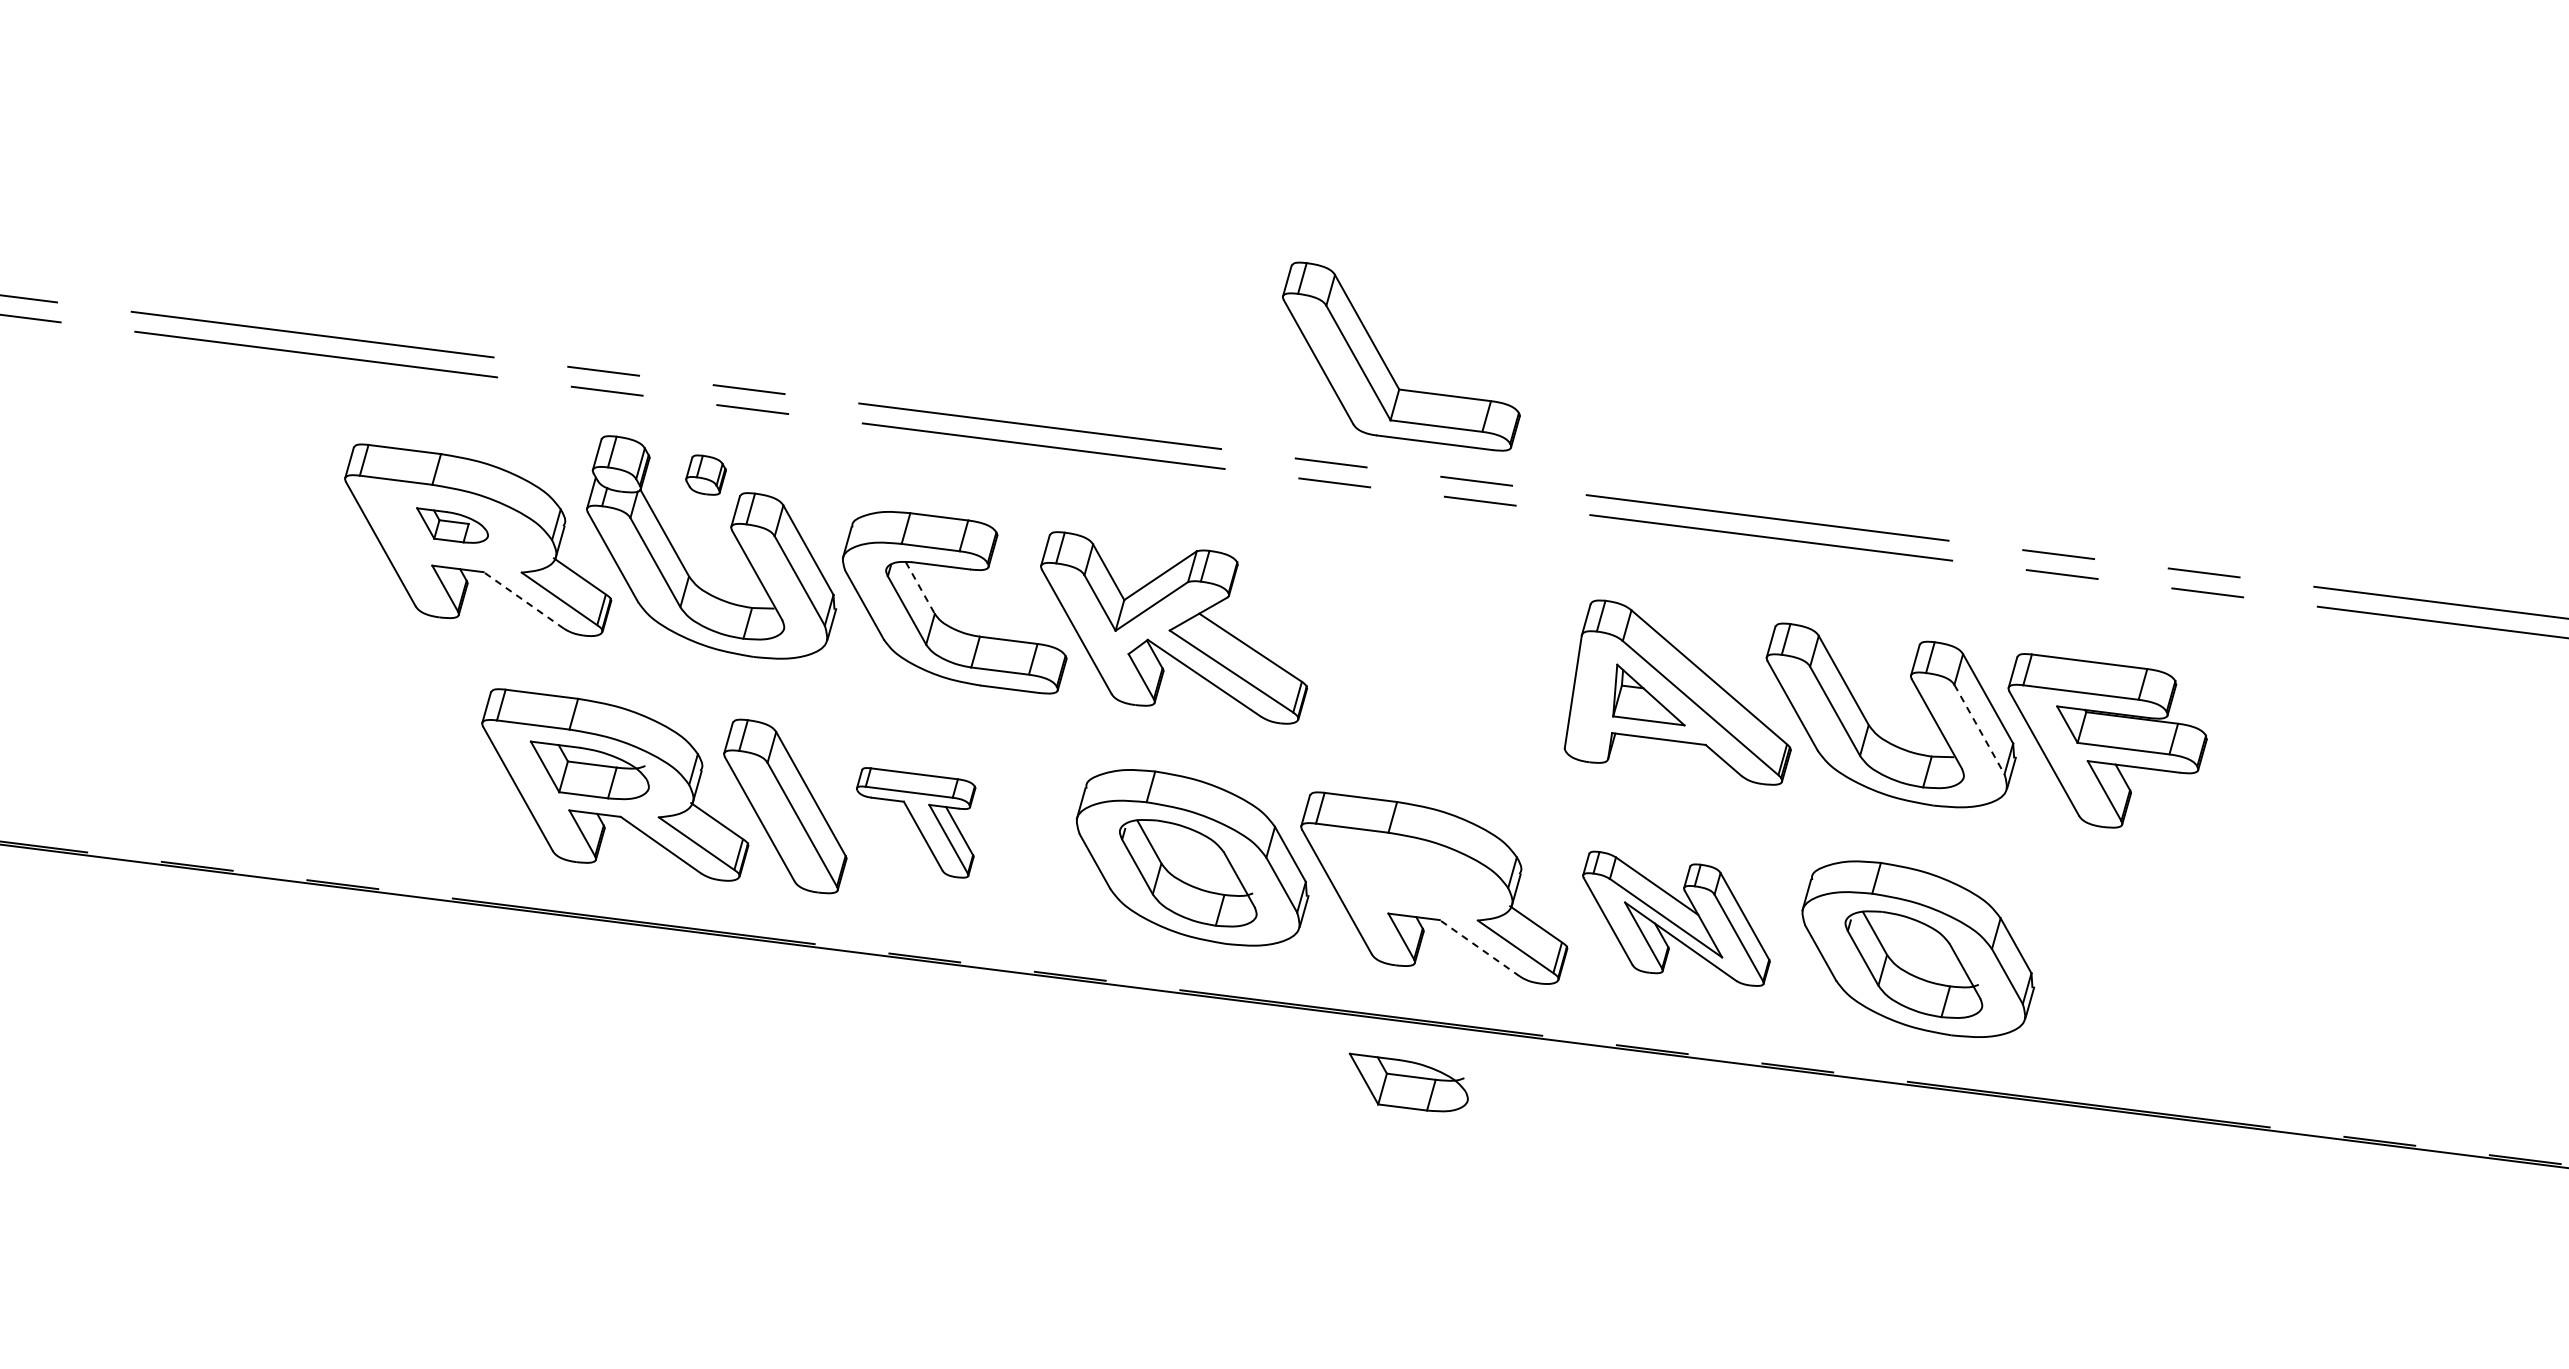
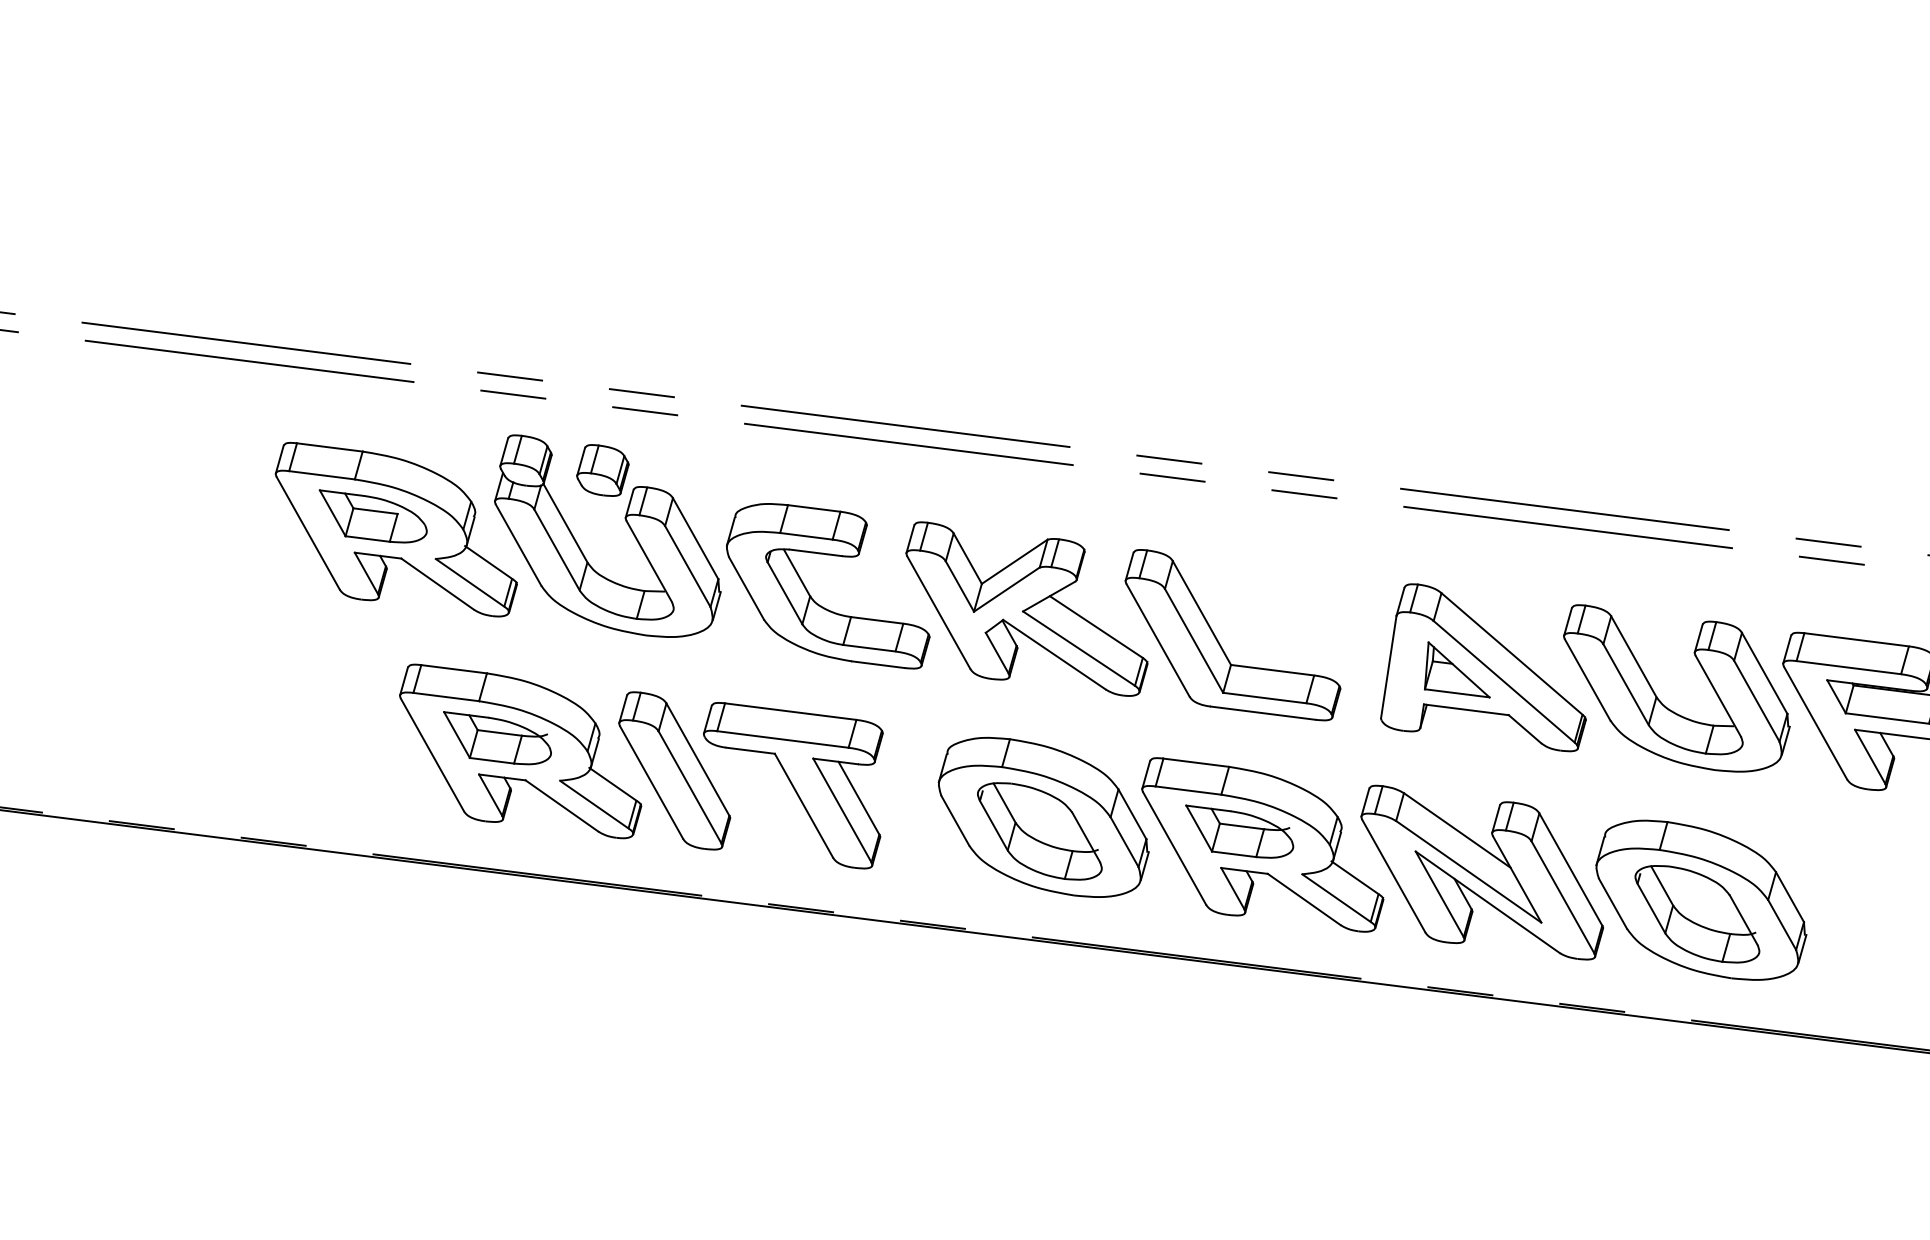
part: (1386, 364) -> (1219, 642), moved
part: (705, 475) -> (602, 470), size x1.43
part: (452, 525) -> (373, 516), size x1.67
line: (920, 588) -> (797, 573), dashed -> solid
line: (523, 600) -> (437, 584), dashed -> solid
line: (1979, 730) -> (1756, 702), dashed -> solid
part: (915, 822) -> (792, 785), size x1.67
part: (1676, 918) -> (1482, 872), size x1.43
line: (1479, 948) -> (1303, 899), dashed -> solid
part: (1408, 1082) -> (1239, 831), moved

